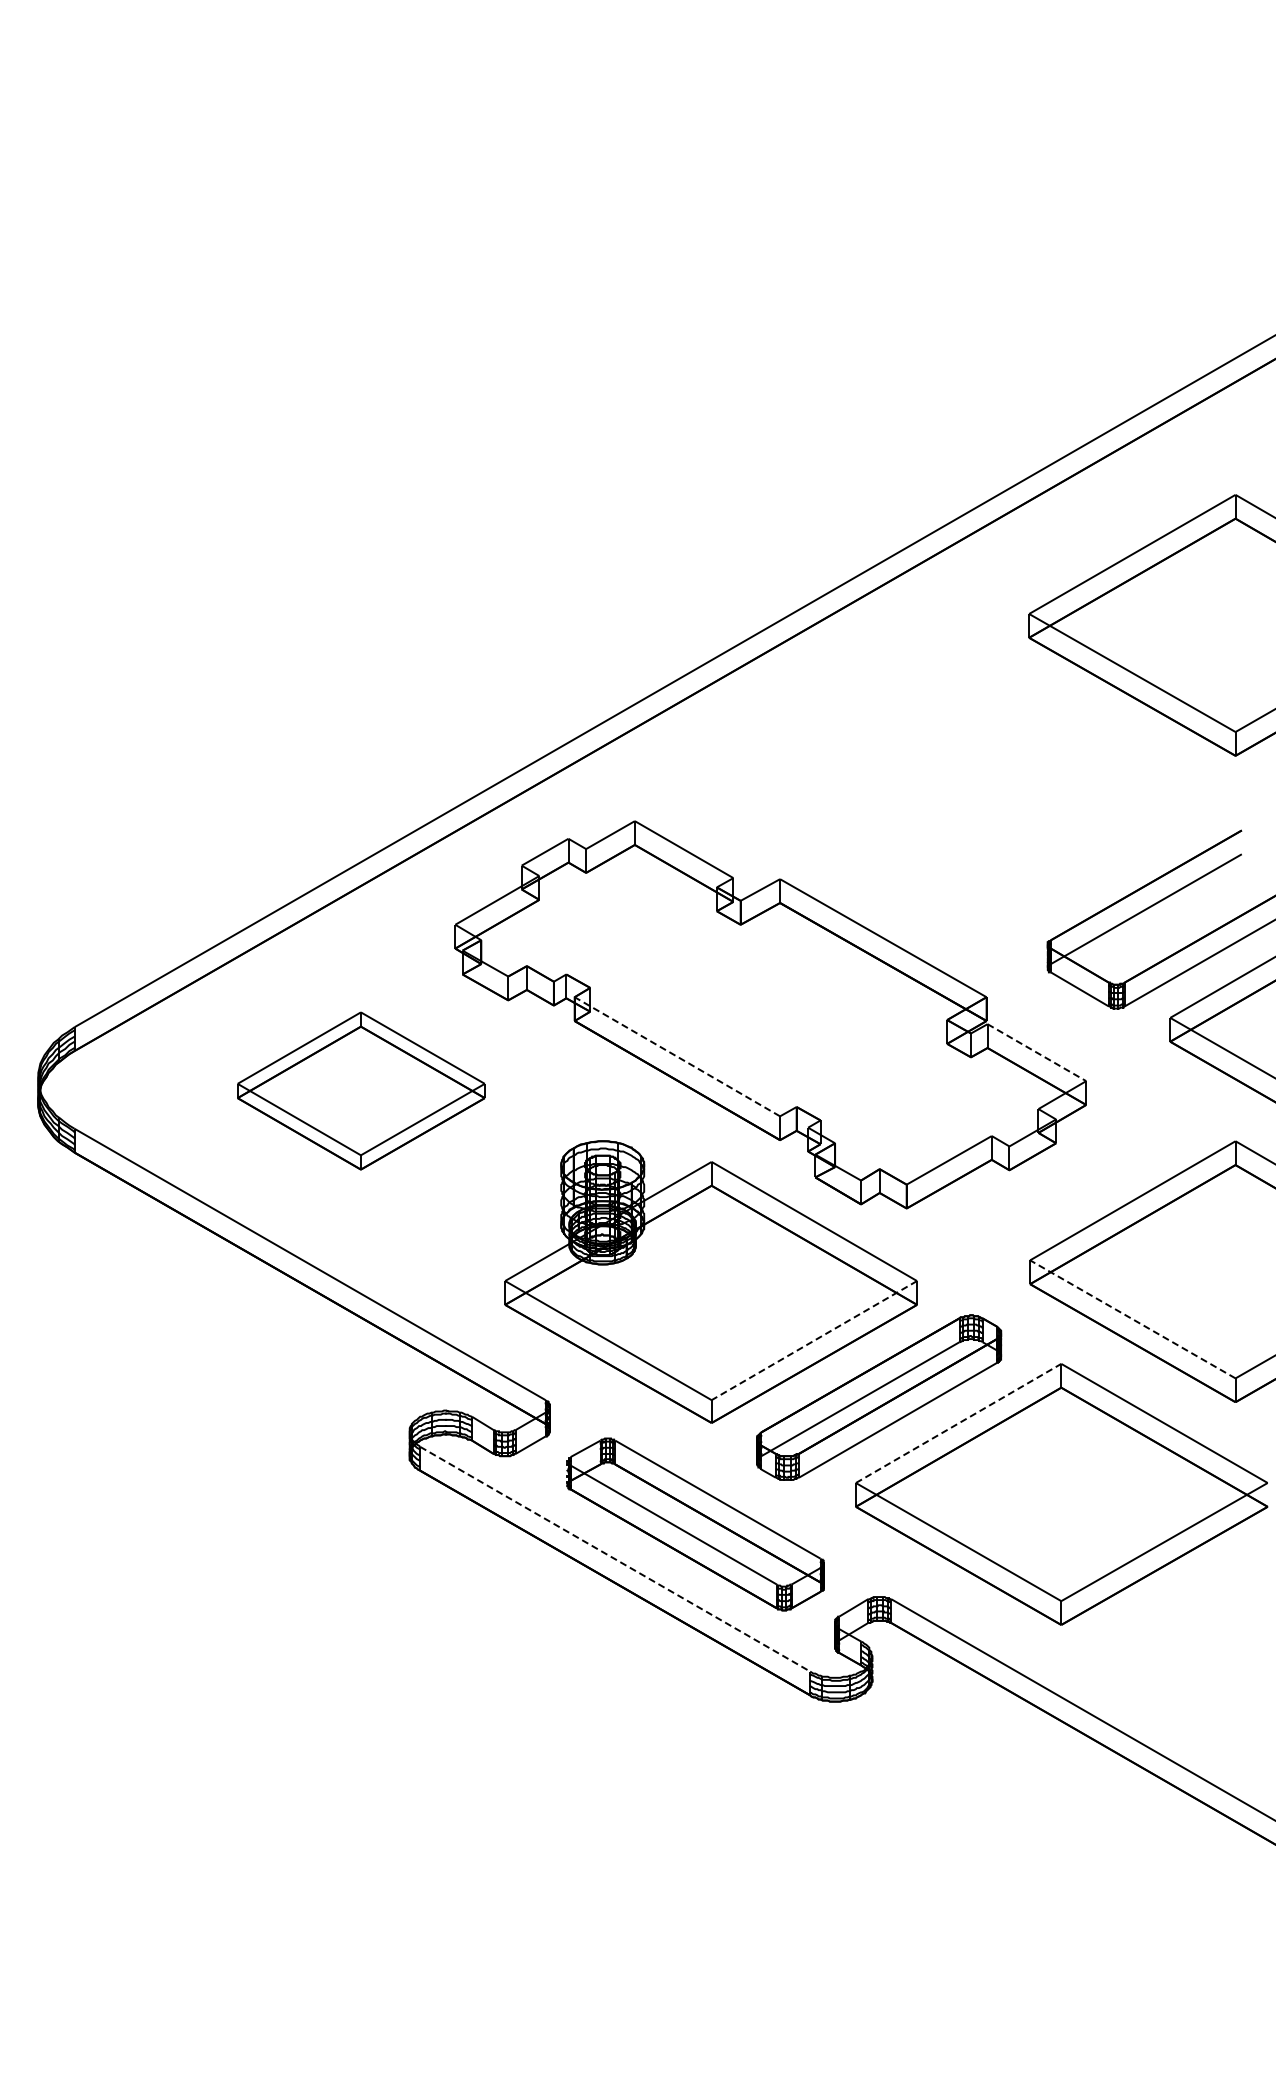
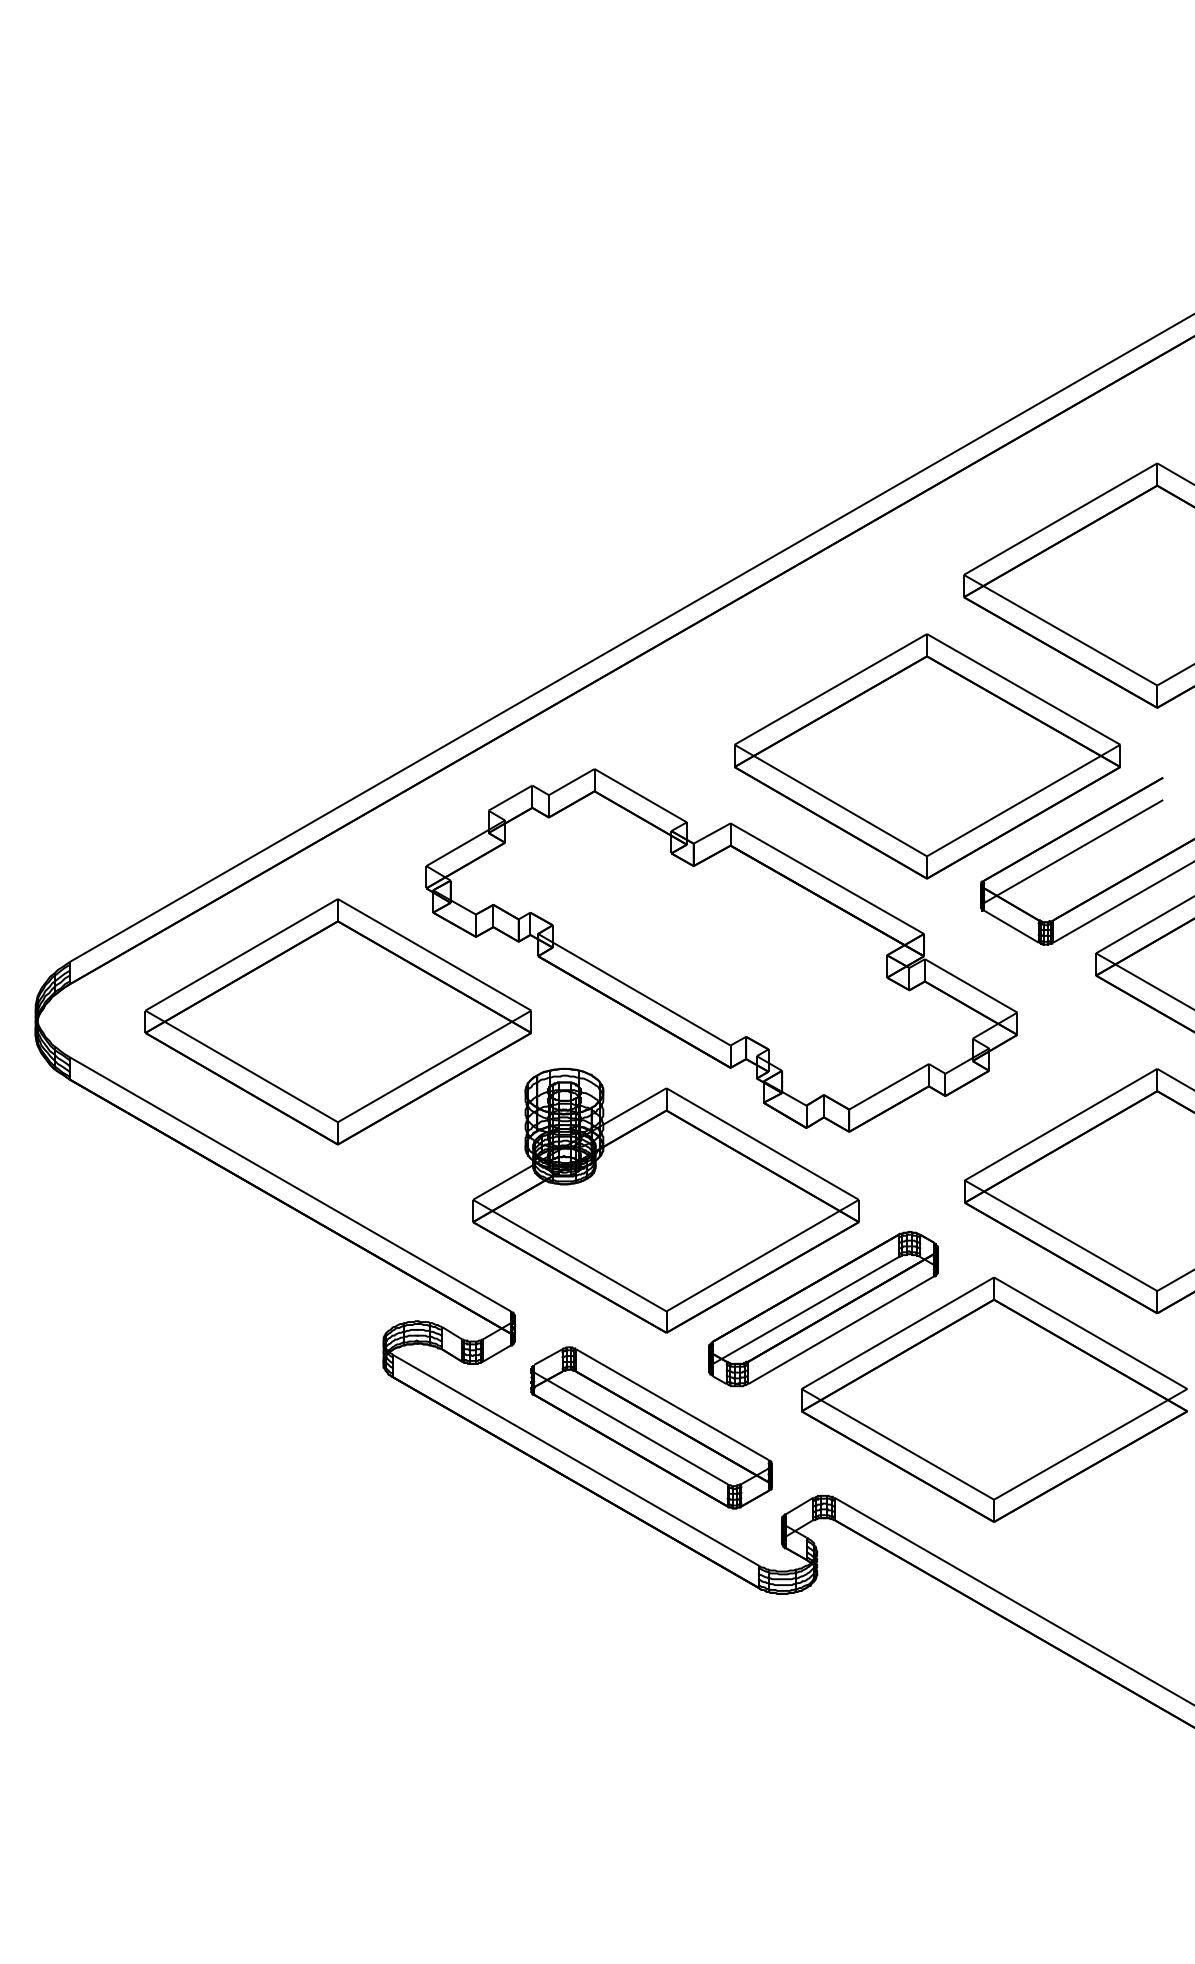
part: (989, 807) -> (926, 756), added
line: (1036, 1052) -> (970, 985), dashed -> solid
line: (677, 1056) -> (634, 989), dashed -> solid
part: (360, 1090) -> (337, 1021), size x1.67
line: (1132, 1319) -> (1060, 1235), dashed -> solid
line: (814, 1340) -> (762, 1255), dashed -> solid
line: (958, 1423) -> (897, 1333), dashed -> solid
line: (615, 1559) -> (576, 1460), dashed -> solid

